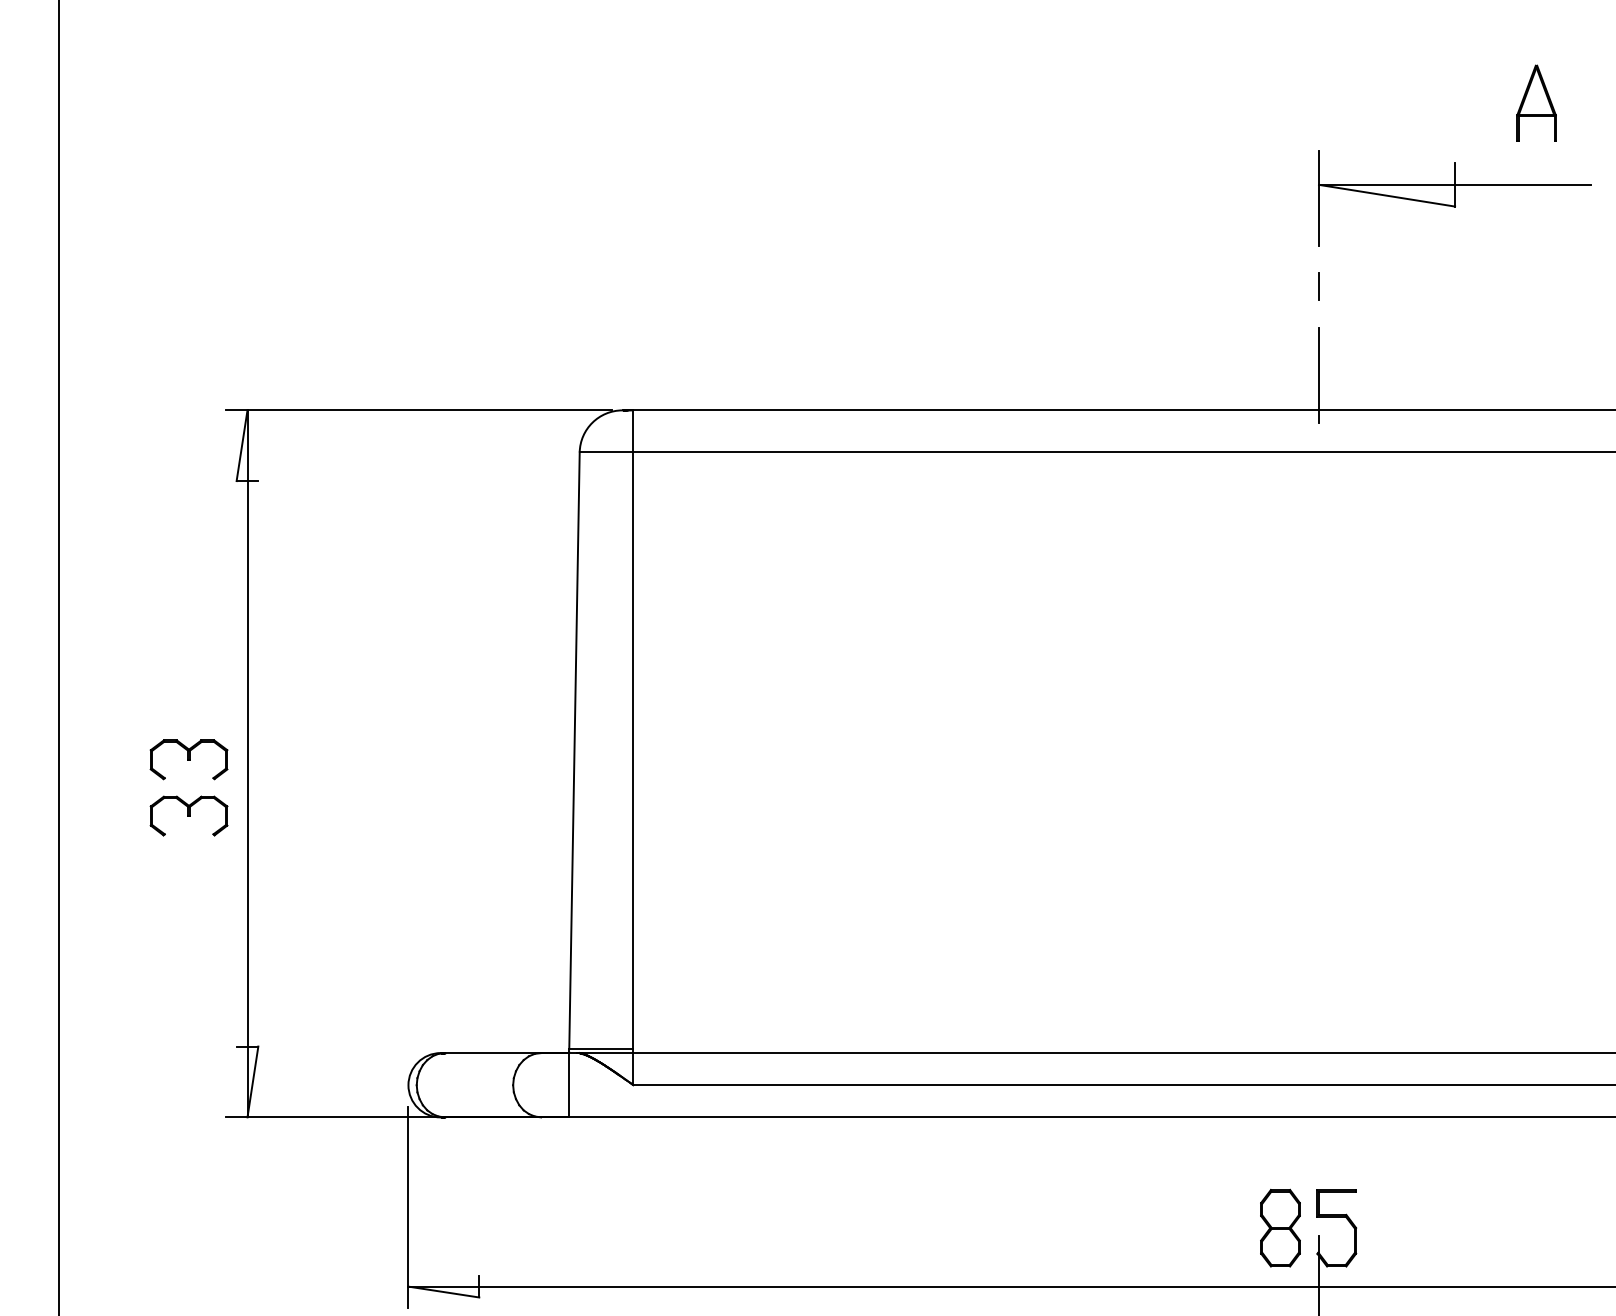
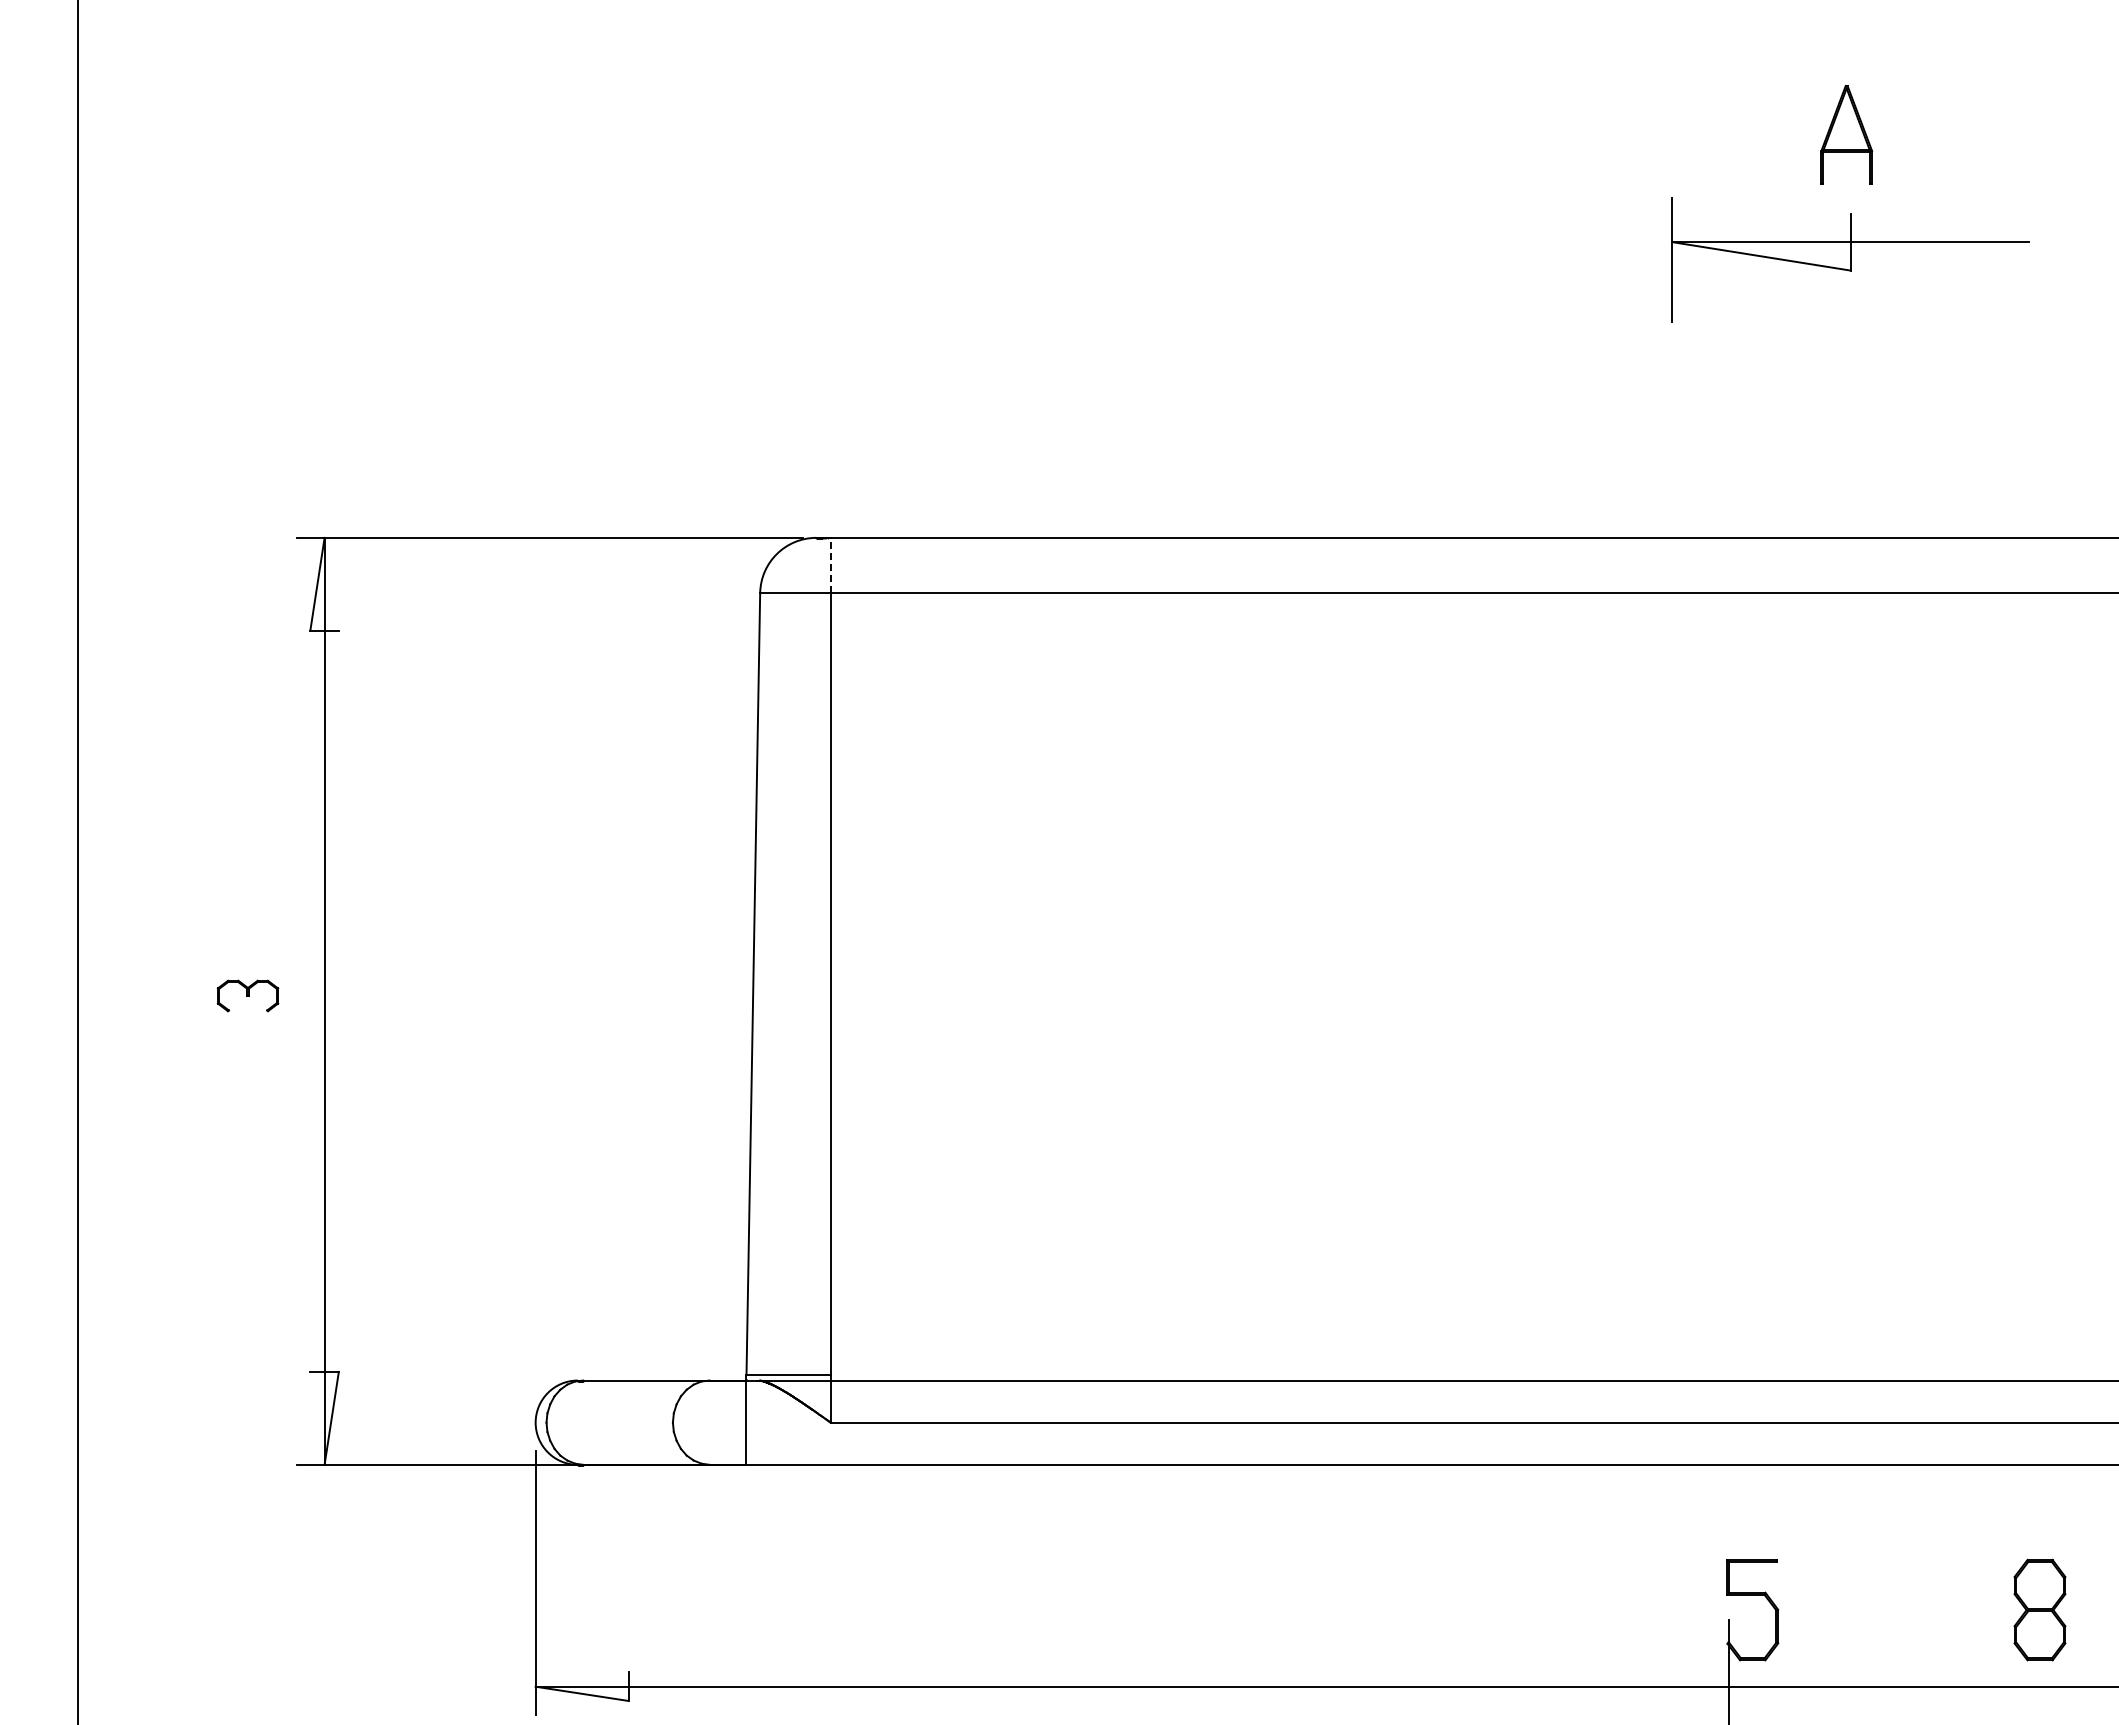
part: (1536, 102) -> (1846, 134), moved
part: (1454, 198) -> (1850, 259), moved
line: (1319, 286) -> (1729, 375), removed
line: (1319, 375) -> (1729, 491), removed
line: (633, 431) -> (830, 565), solid -> dashed
part: (188, 759) -> (247, 995), size x0.6
part: (188, 815) -> (247, 1069), removed
part: (1280, 1227) -> (2039, 1609), moved

